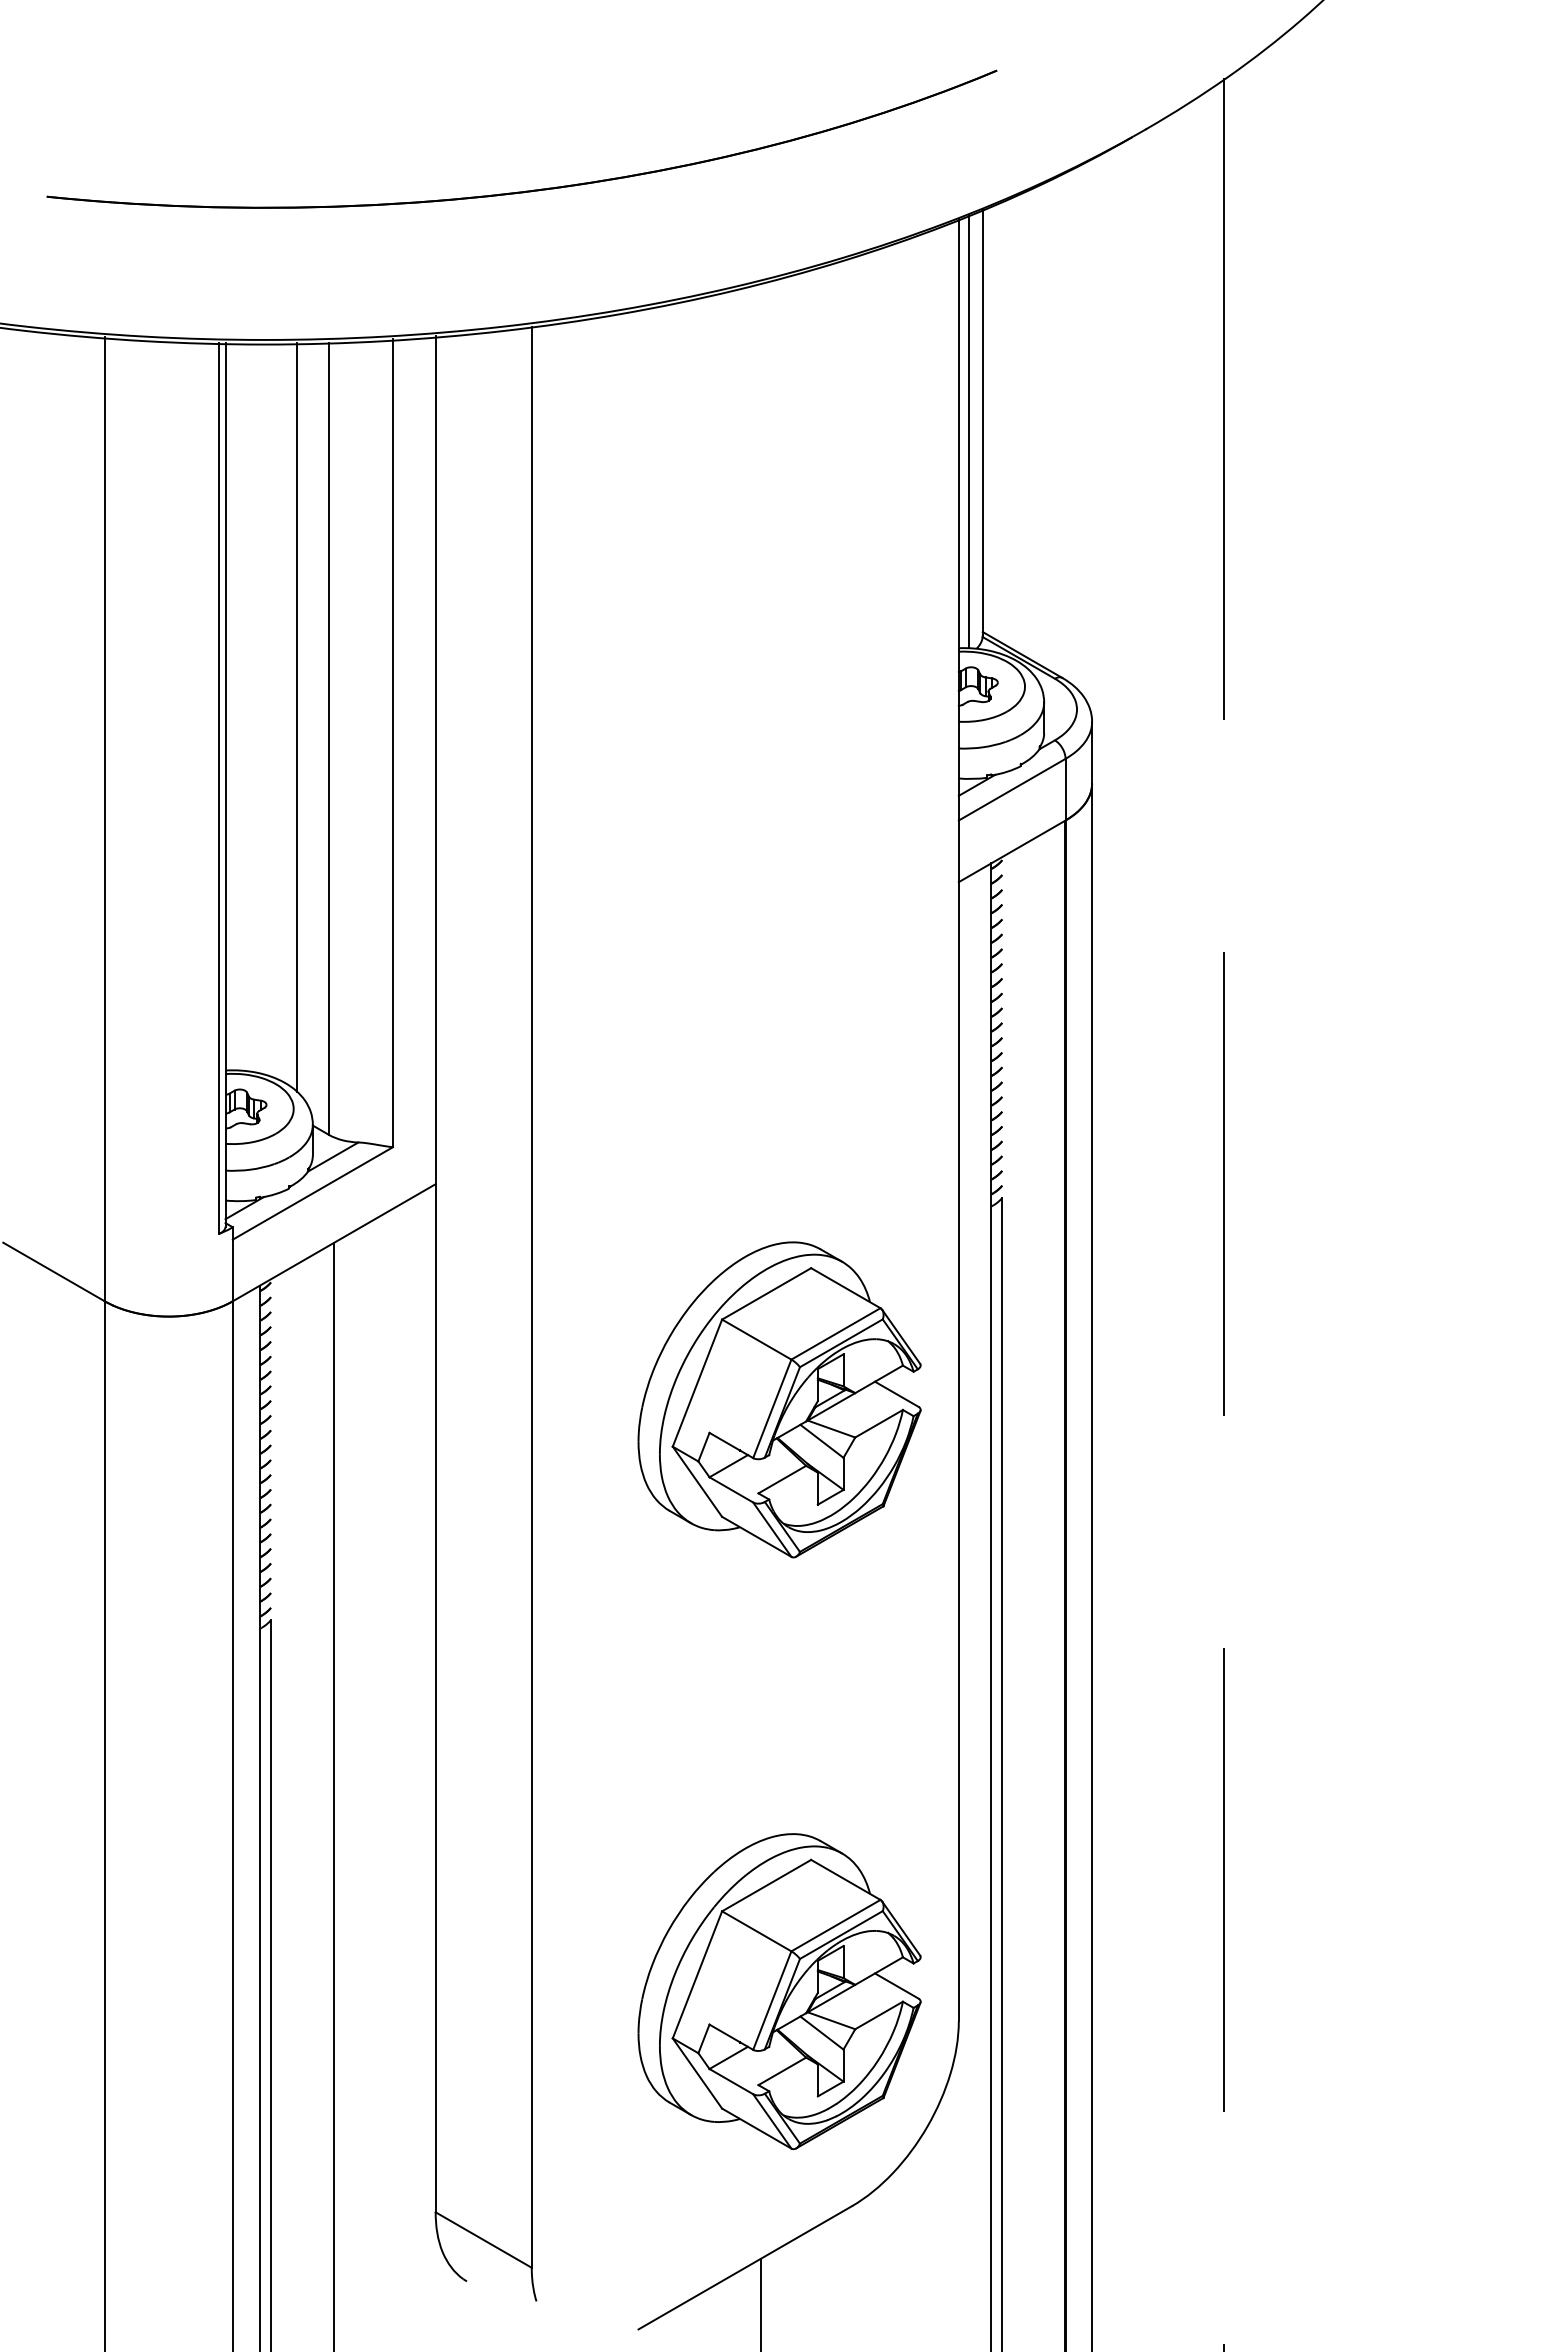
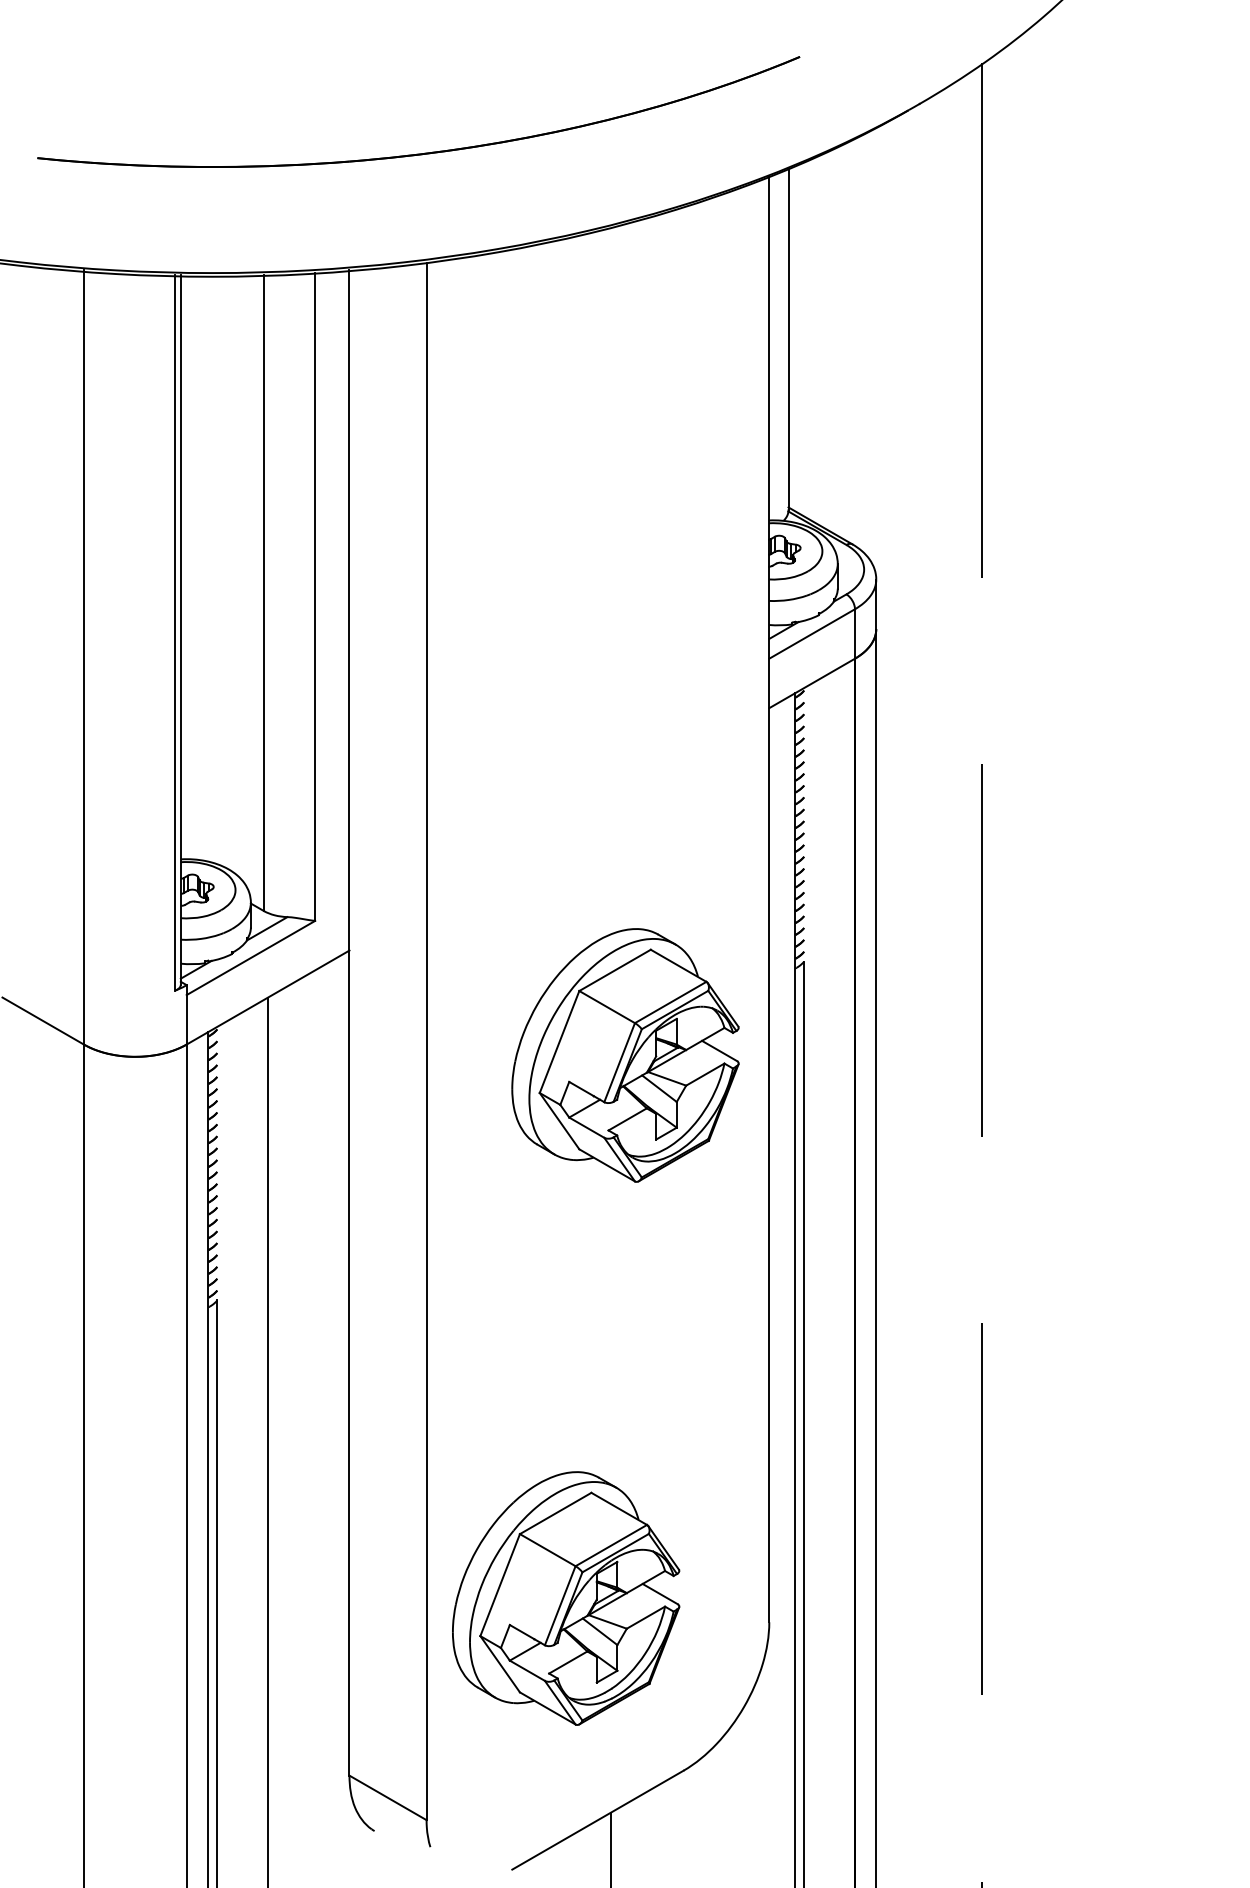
line: (969, 431) -> (777, 346), removed
line: (296, 716) -> (237, 575), removed
part: (779, 1399) -> (625, 1055), moved
part: (779, 1991) -> (566, 1598), moved

